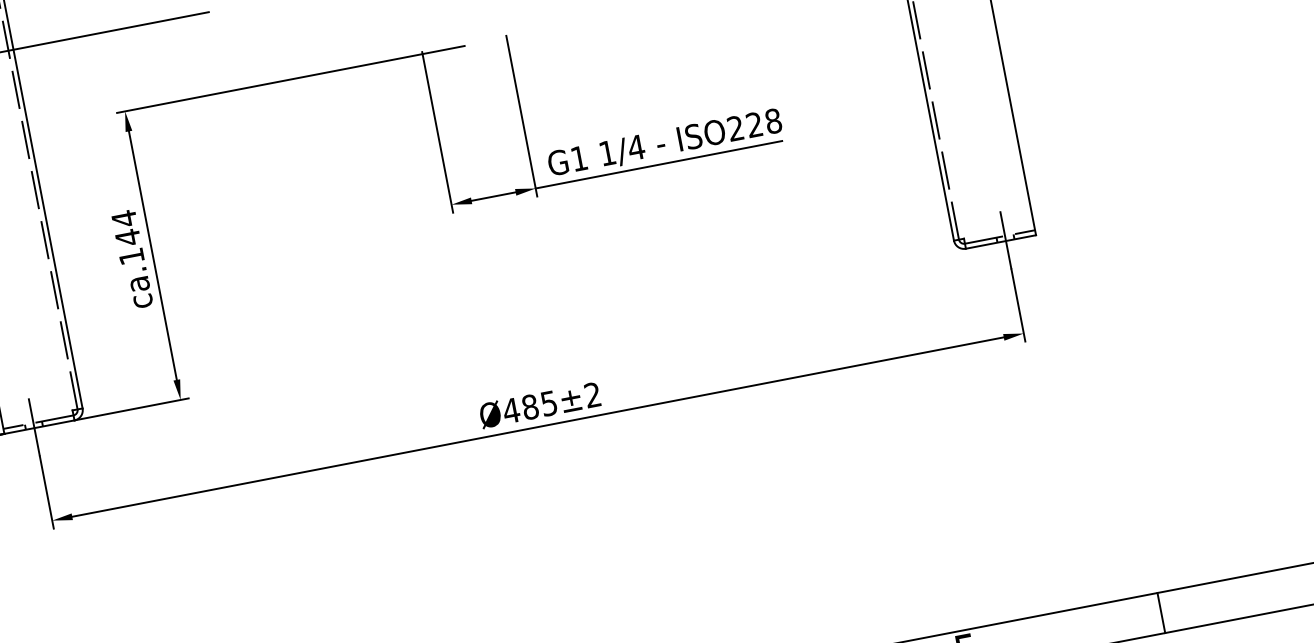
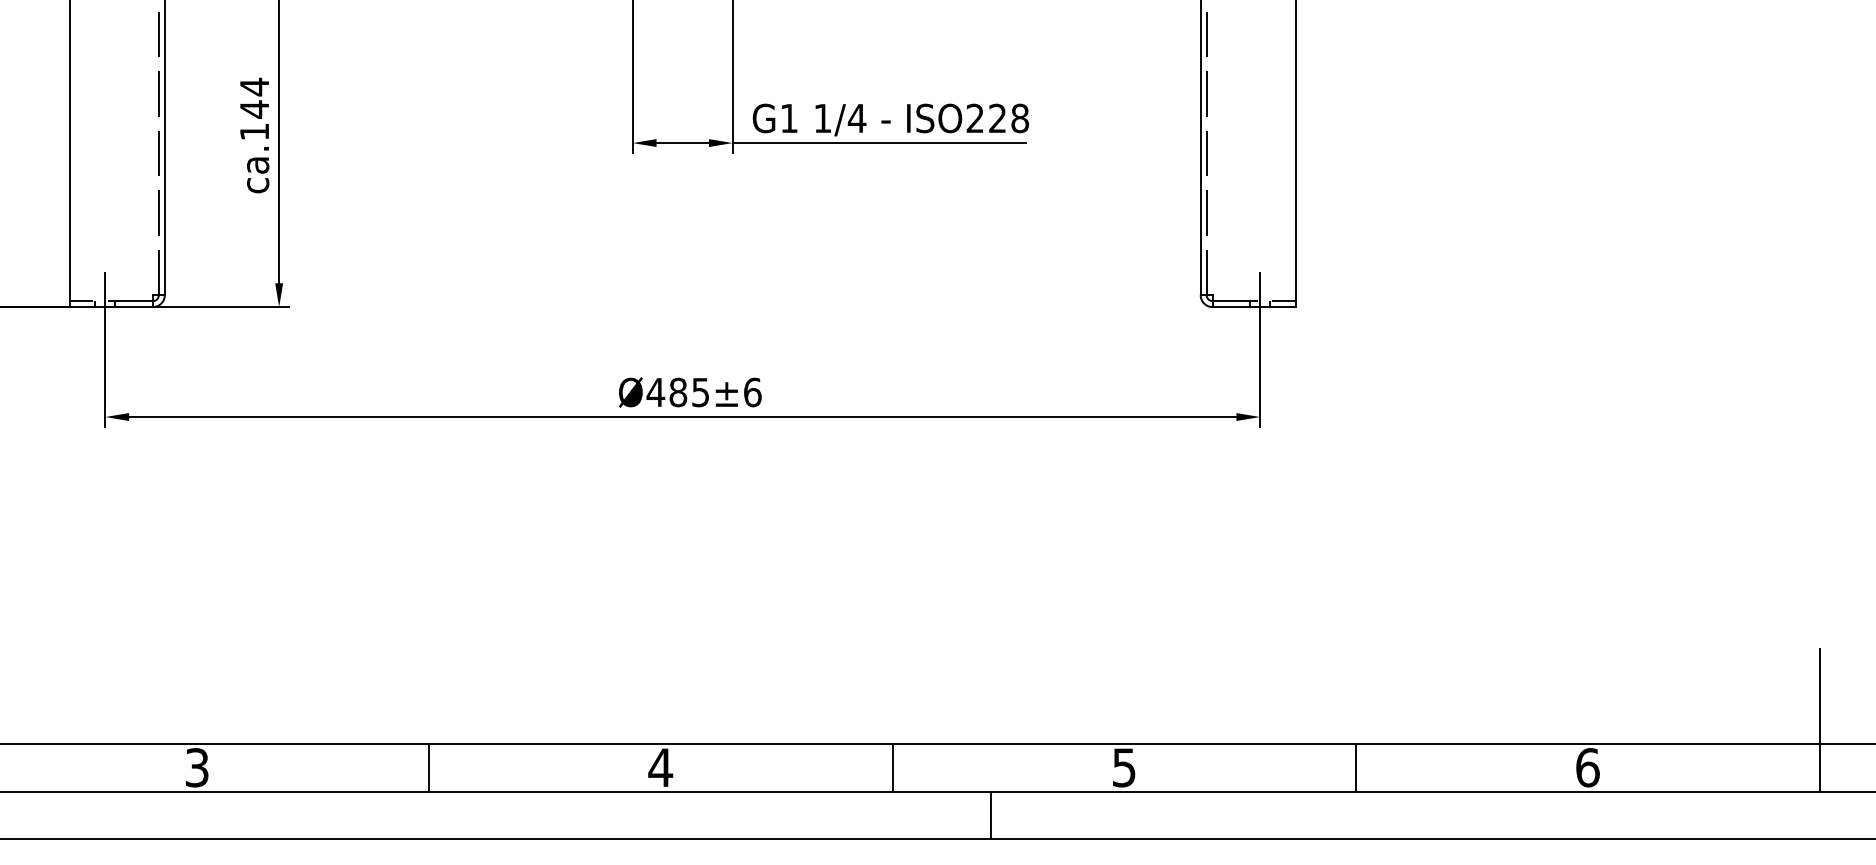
text: (592, 395) -> (752, 392), Ø485±2 -> Ø485±6

